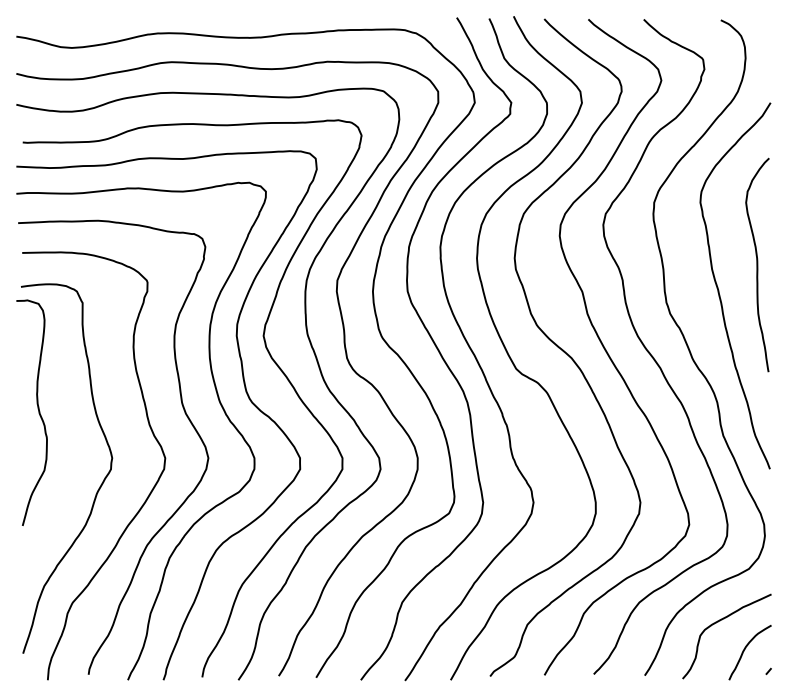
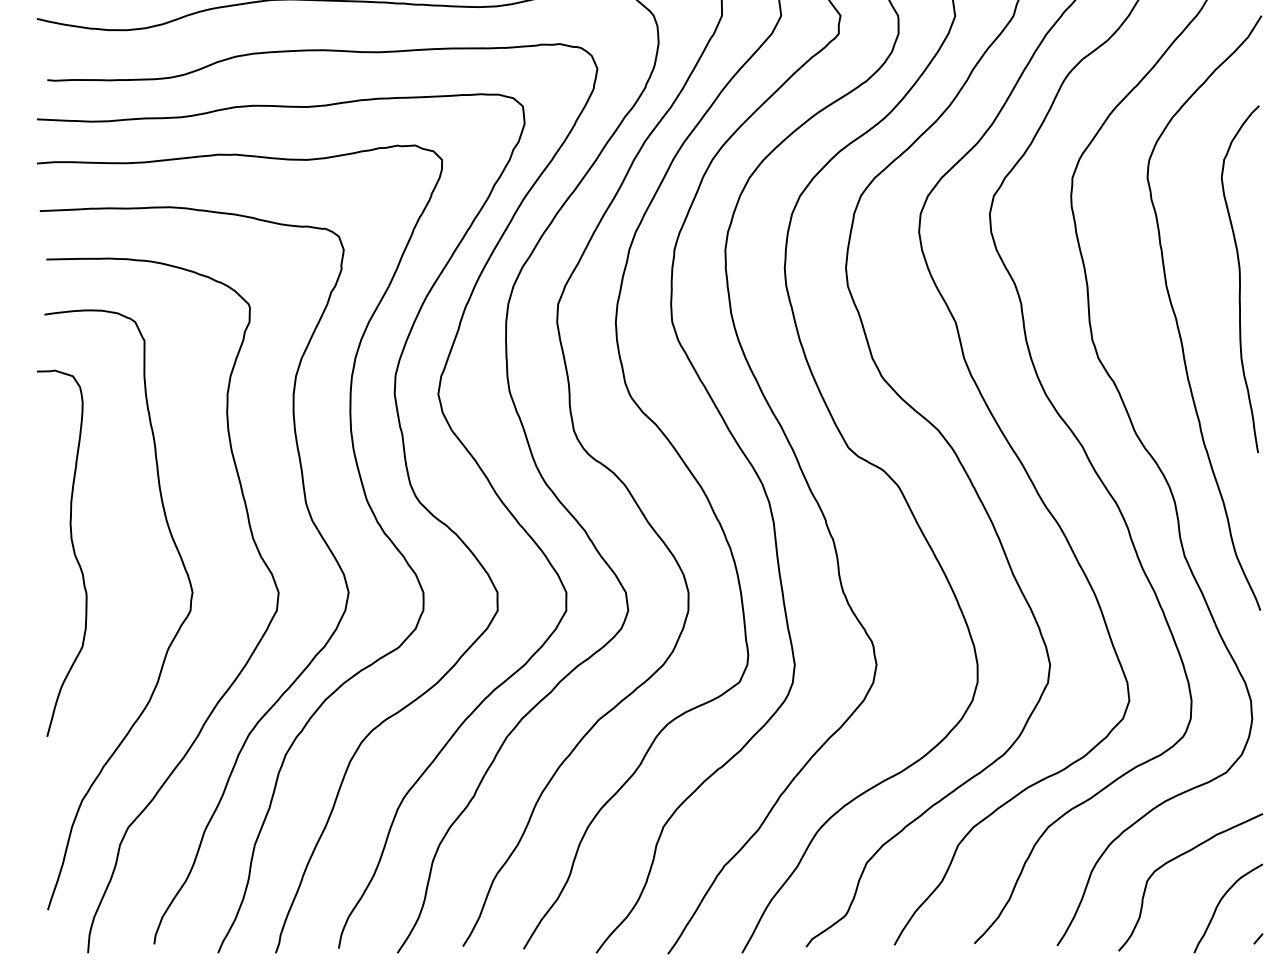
curve: (37, 409) -> (71, 547), moved

